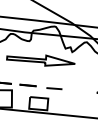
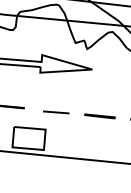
line: (79, 90) -> (99, 115), added

